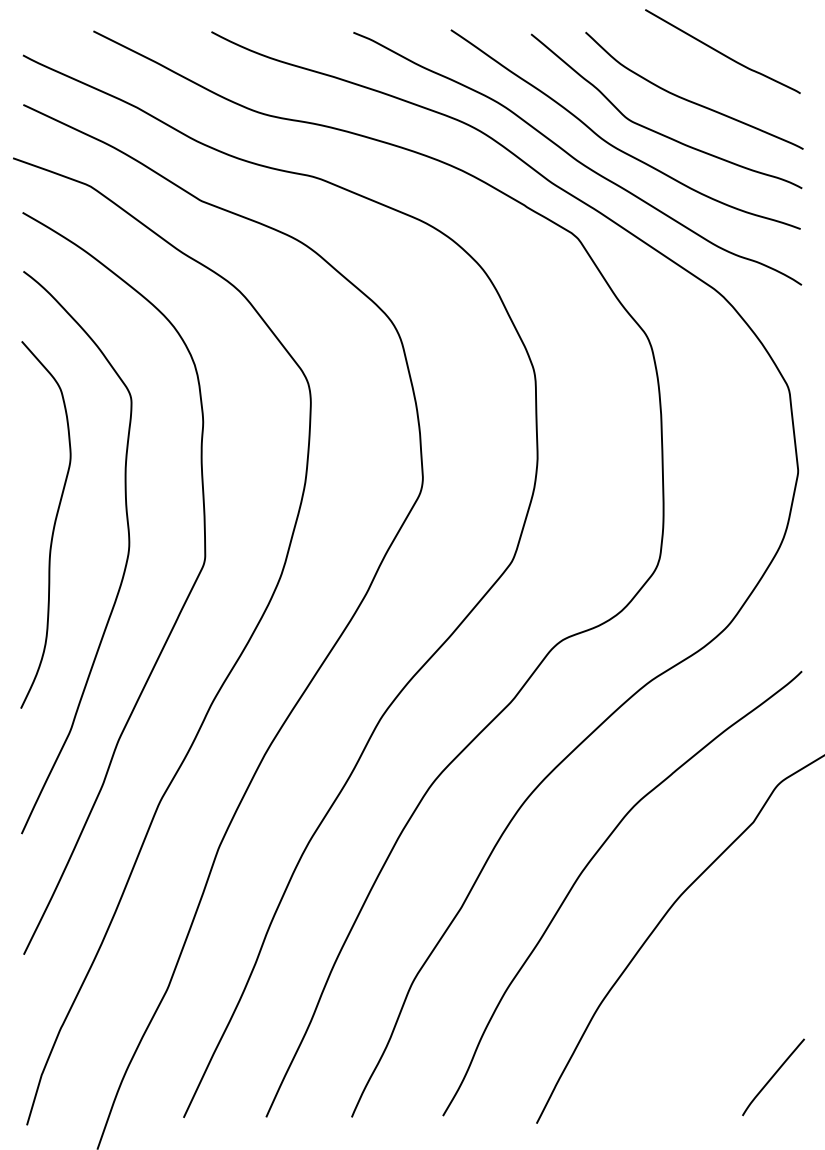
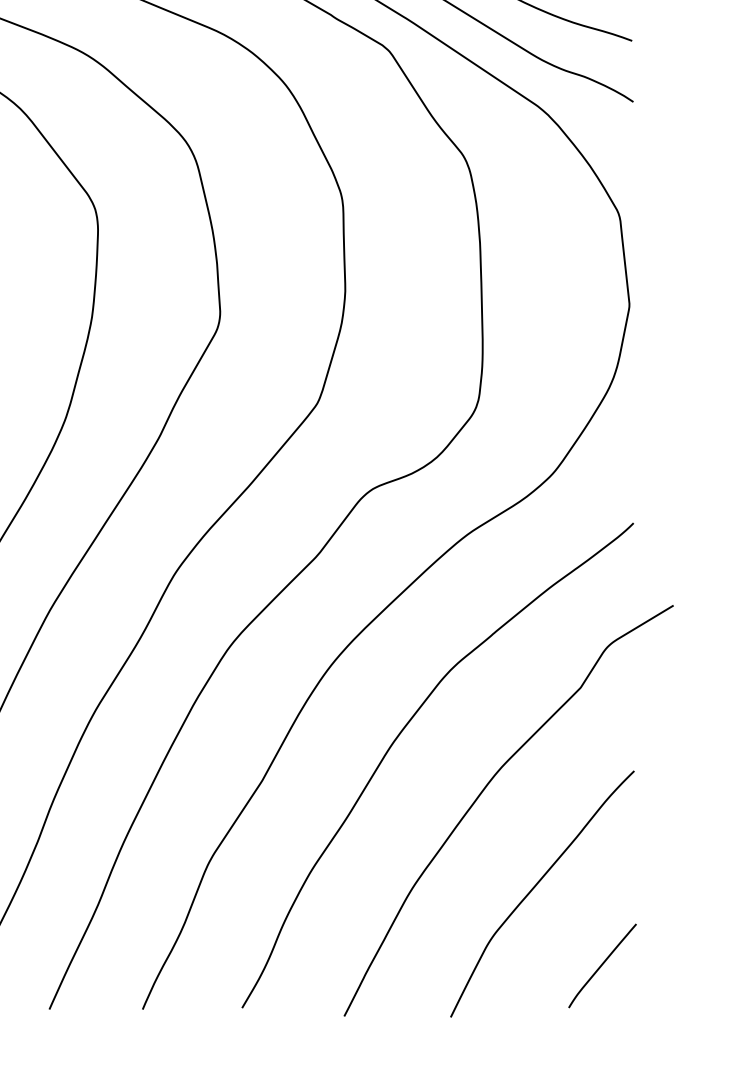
curve: (710, 1007) -> (533, 889), added

